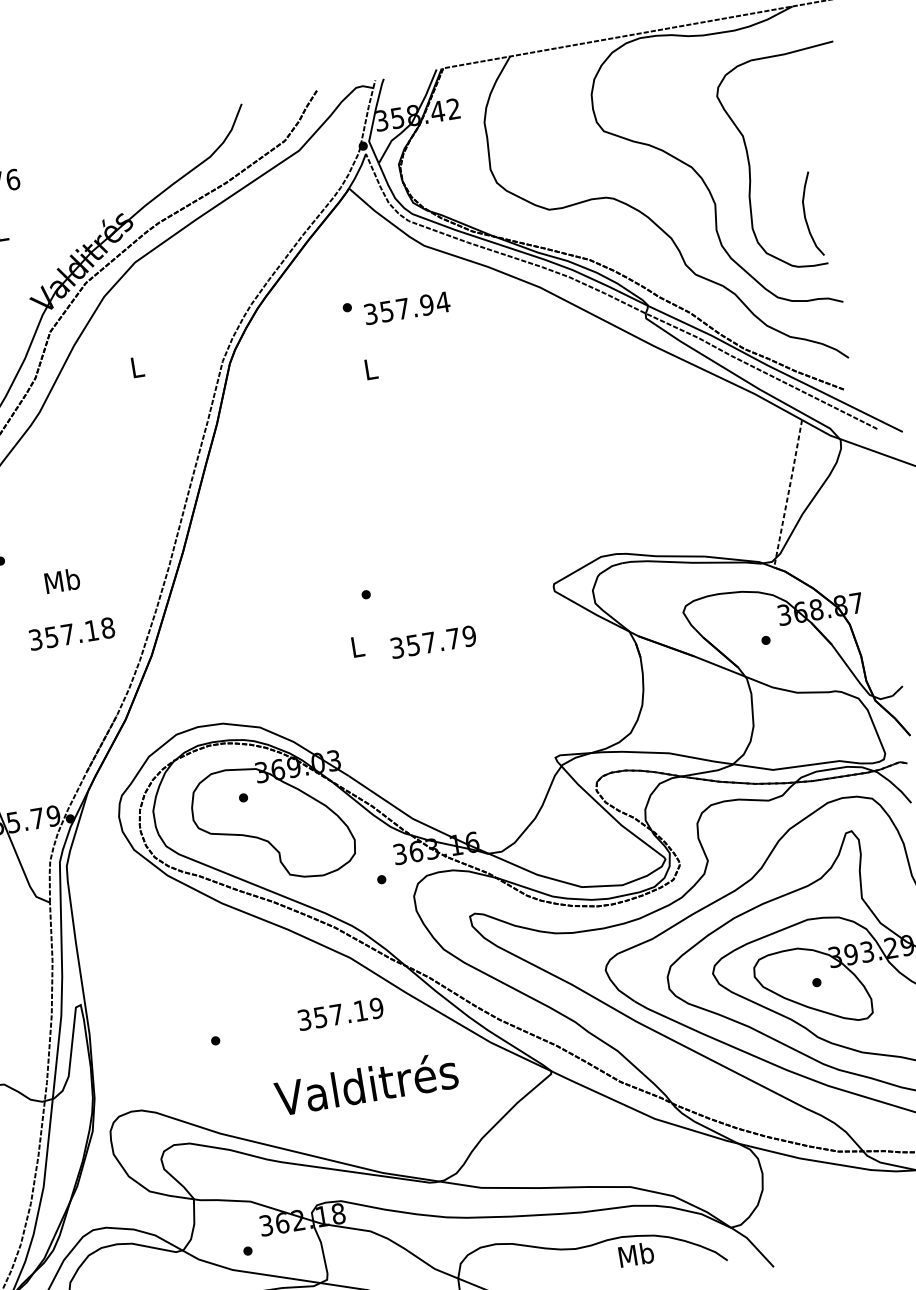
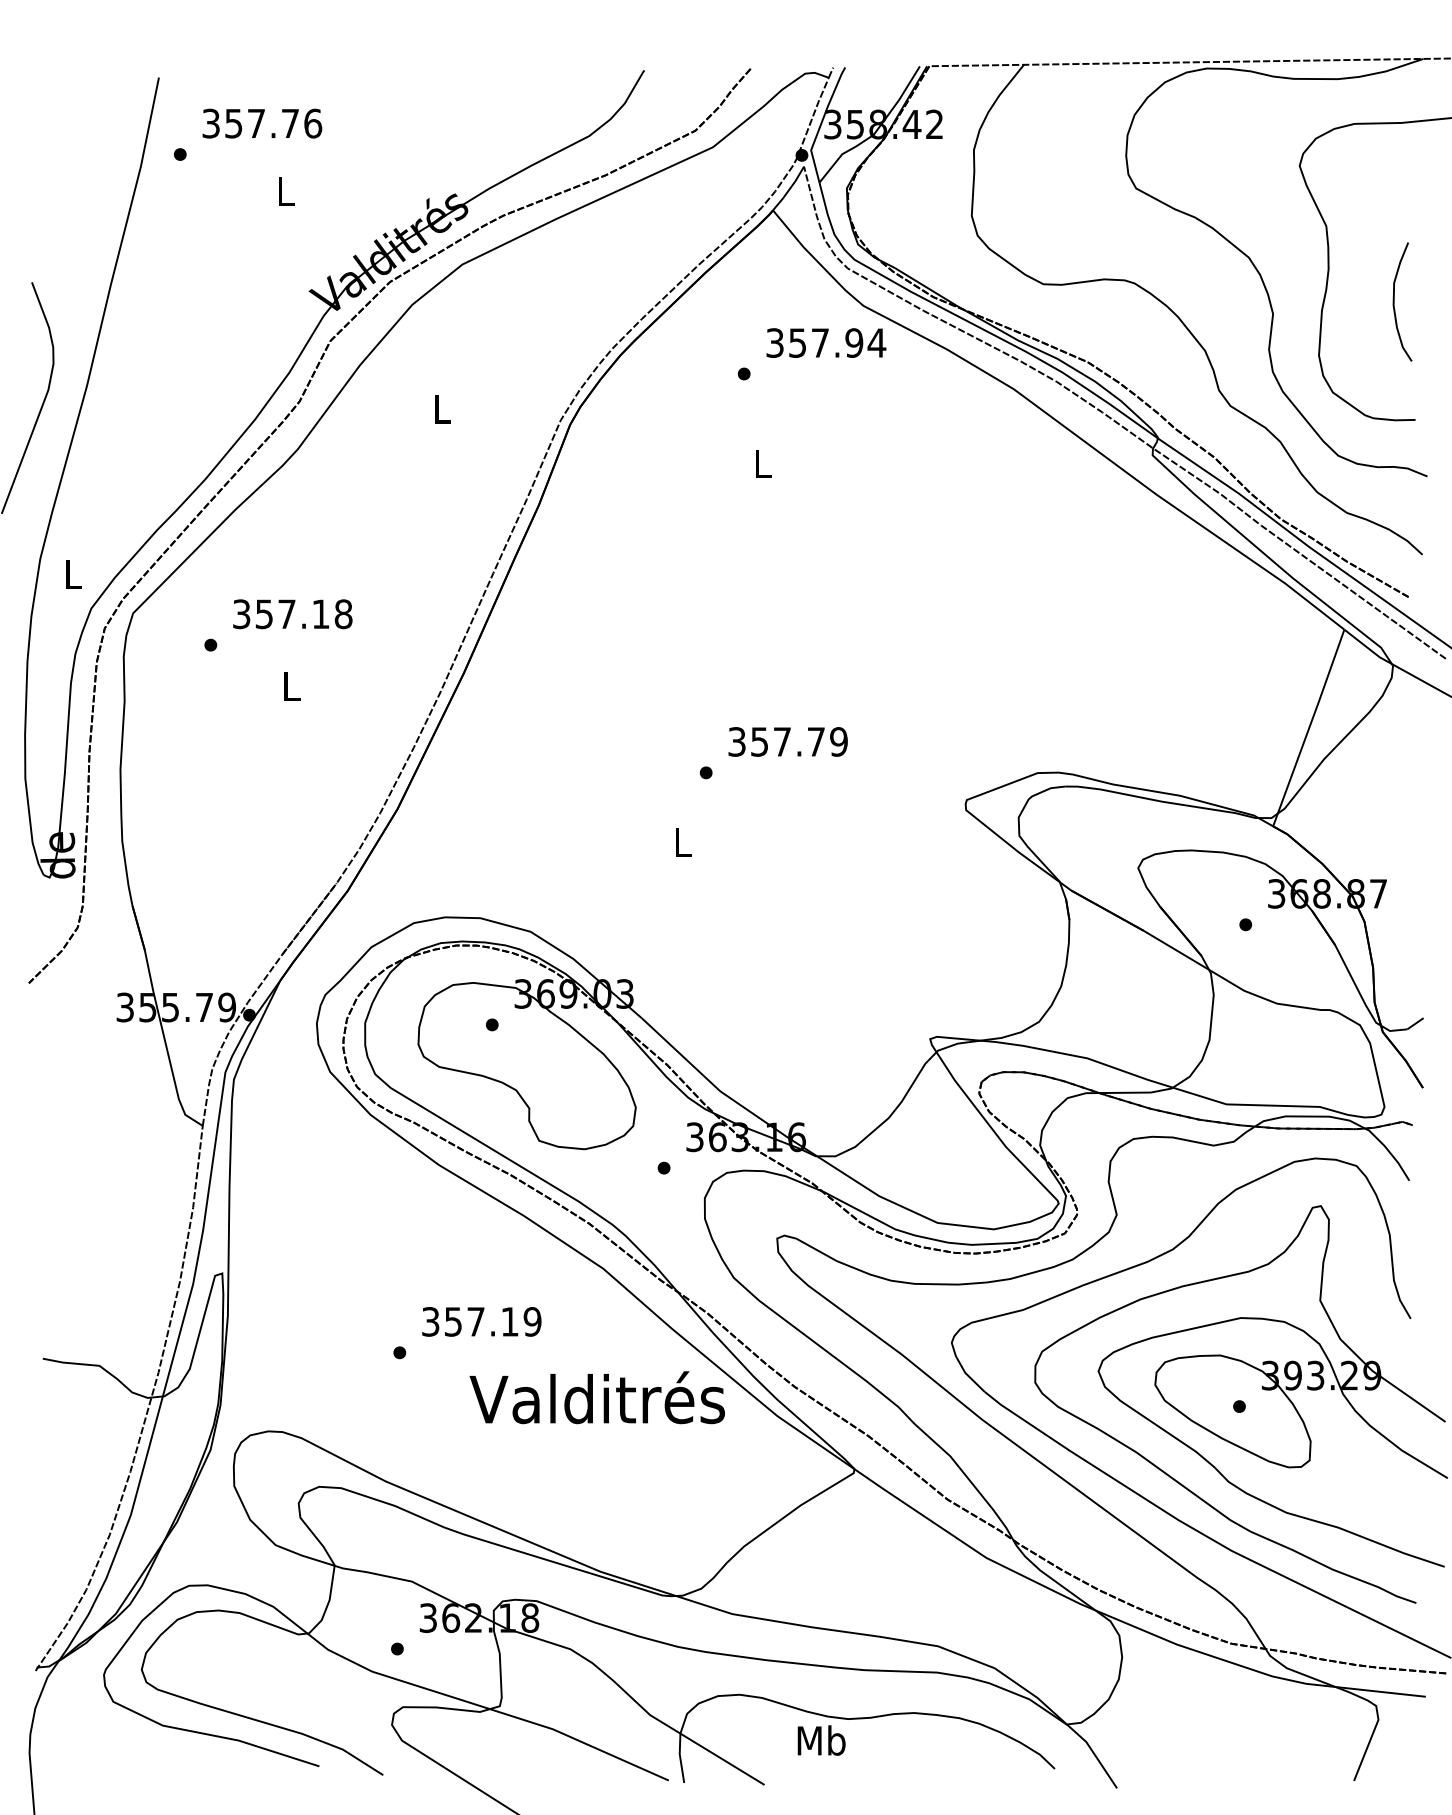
curve: (805, 214) -> (1394, 301), moved
text: (407, 307) -> (826, 342), moved
line: (788, 493) -> (1309, 727), dashed -> solid
text: (62, 581) -> (291, 686), Mb -> L
text: (71, 634) -> (292, 614), moved
text: (432, 641) -> (787, 741), moved
text: (340, 1013) -> (481, 1321), moved
text: (365, 1083) -> (596, 1397), moved
text: (636, 1254) -> (821, 1740), moved

